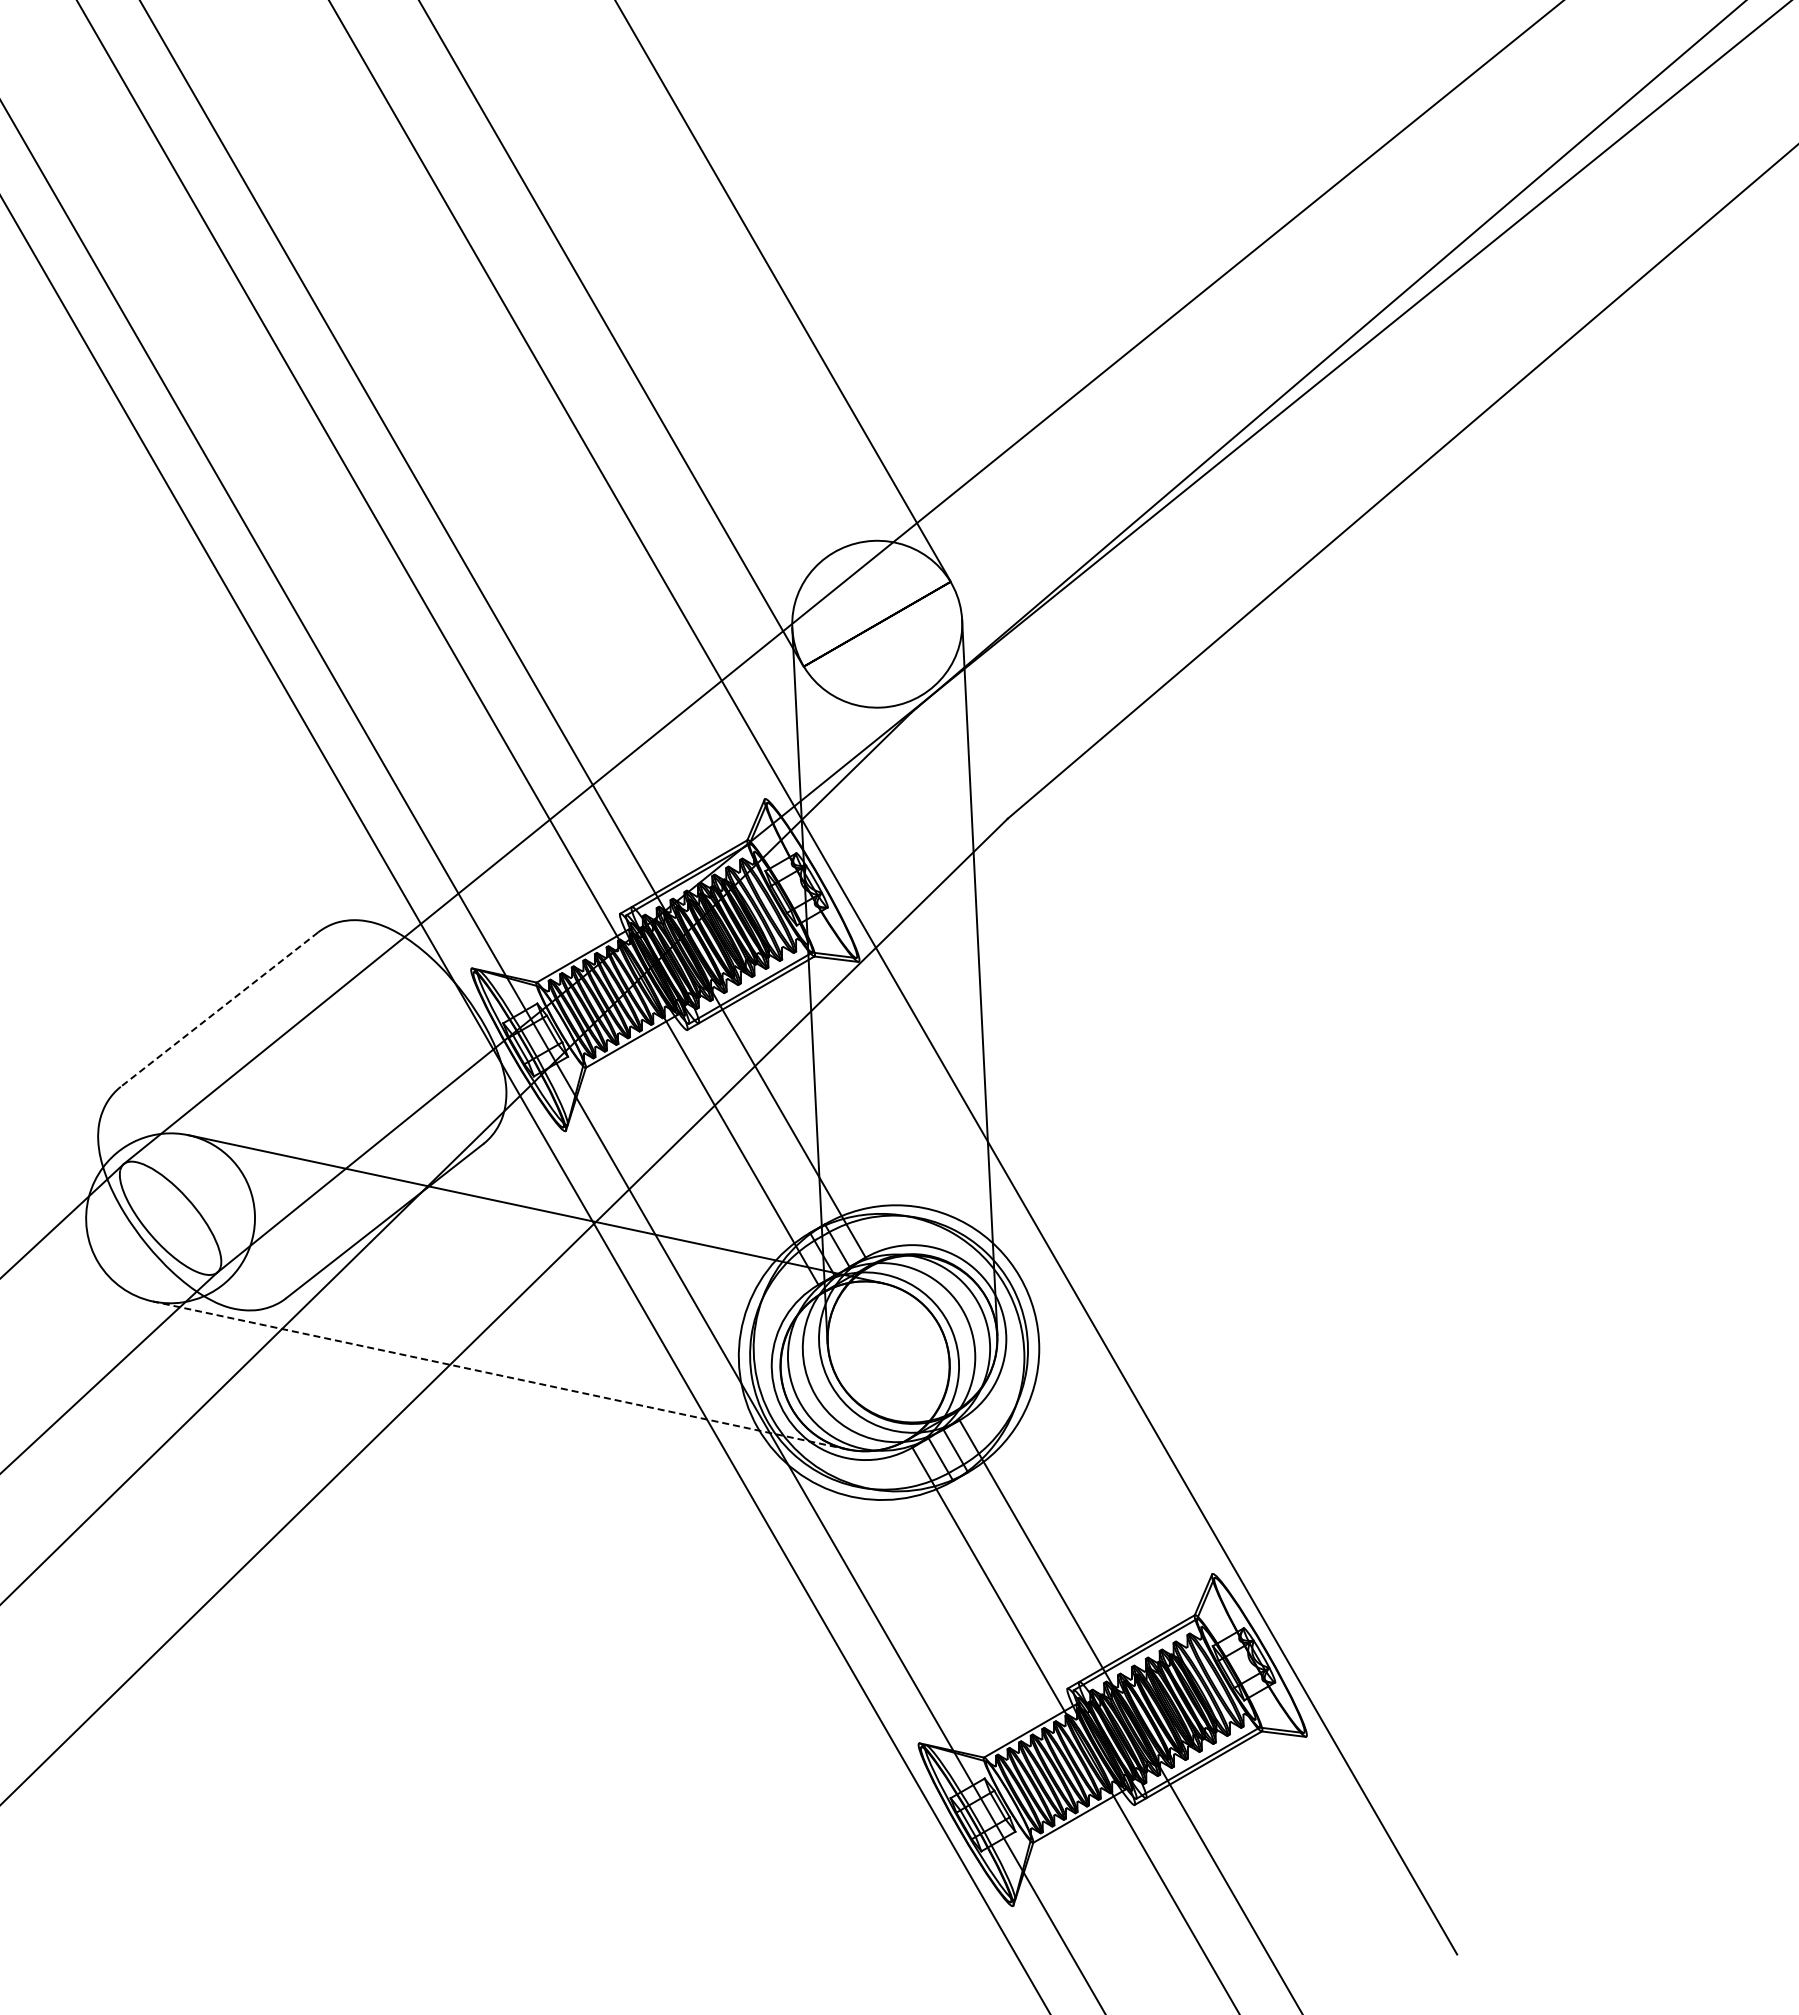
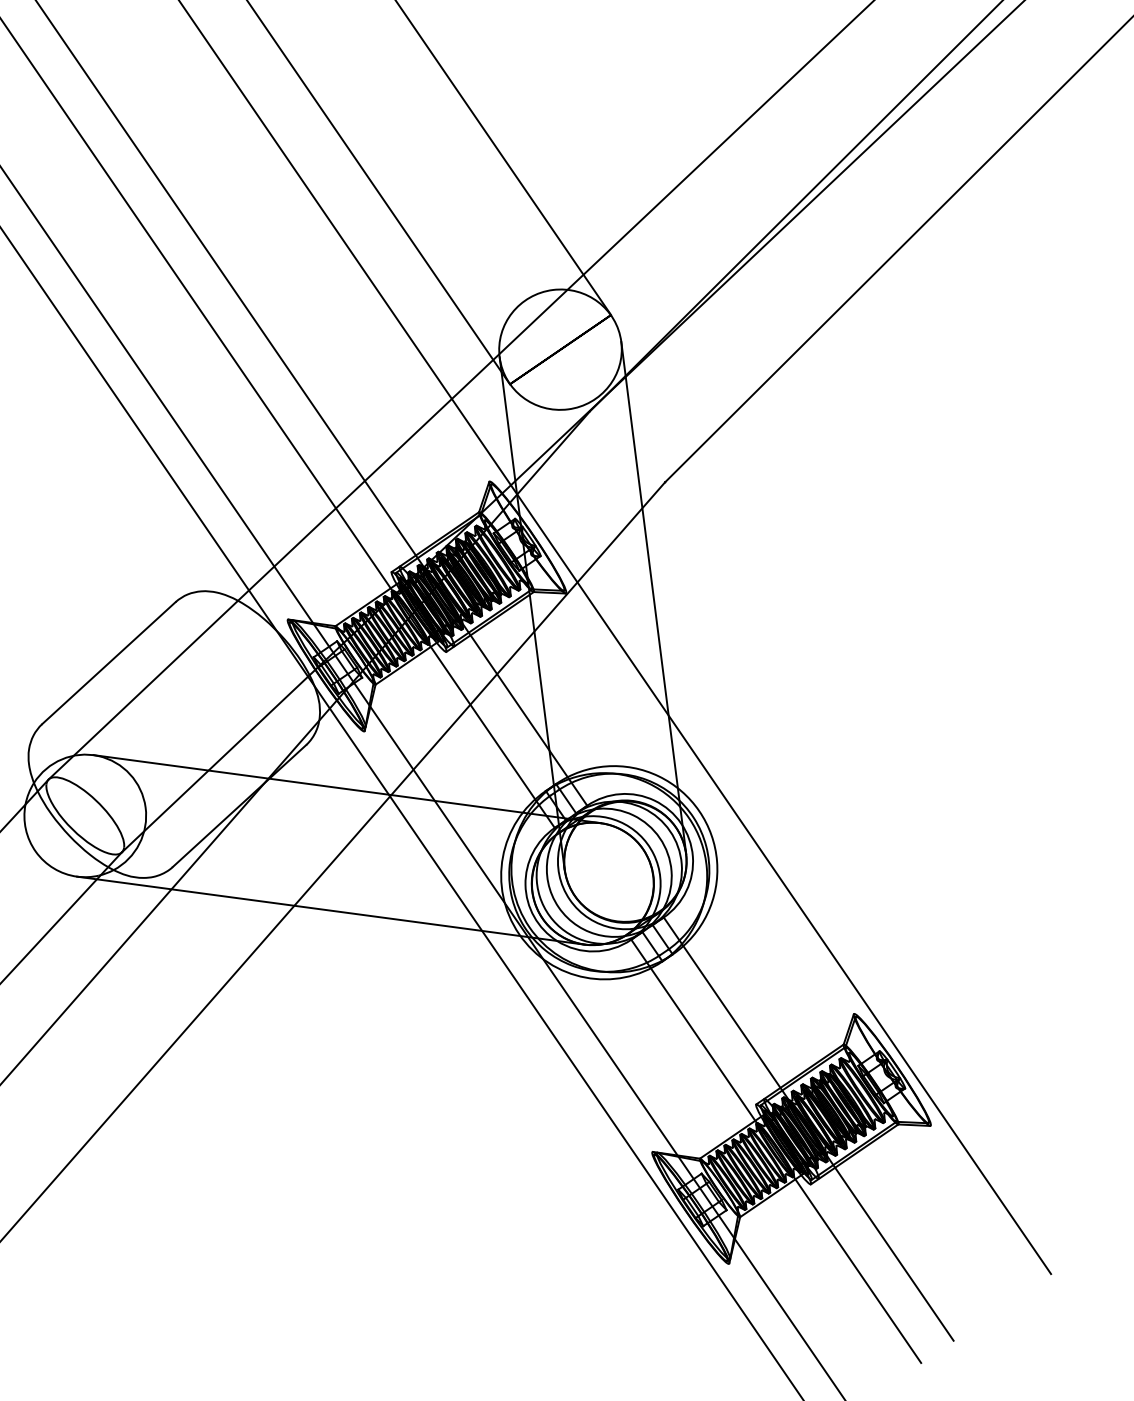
line: (219, 1009) -> (108, 663), dashed -> solid
line: (499, 1375) -> (330, 910), dashed -> solid

